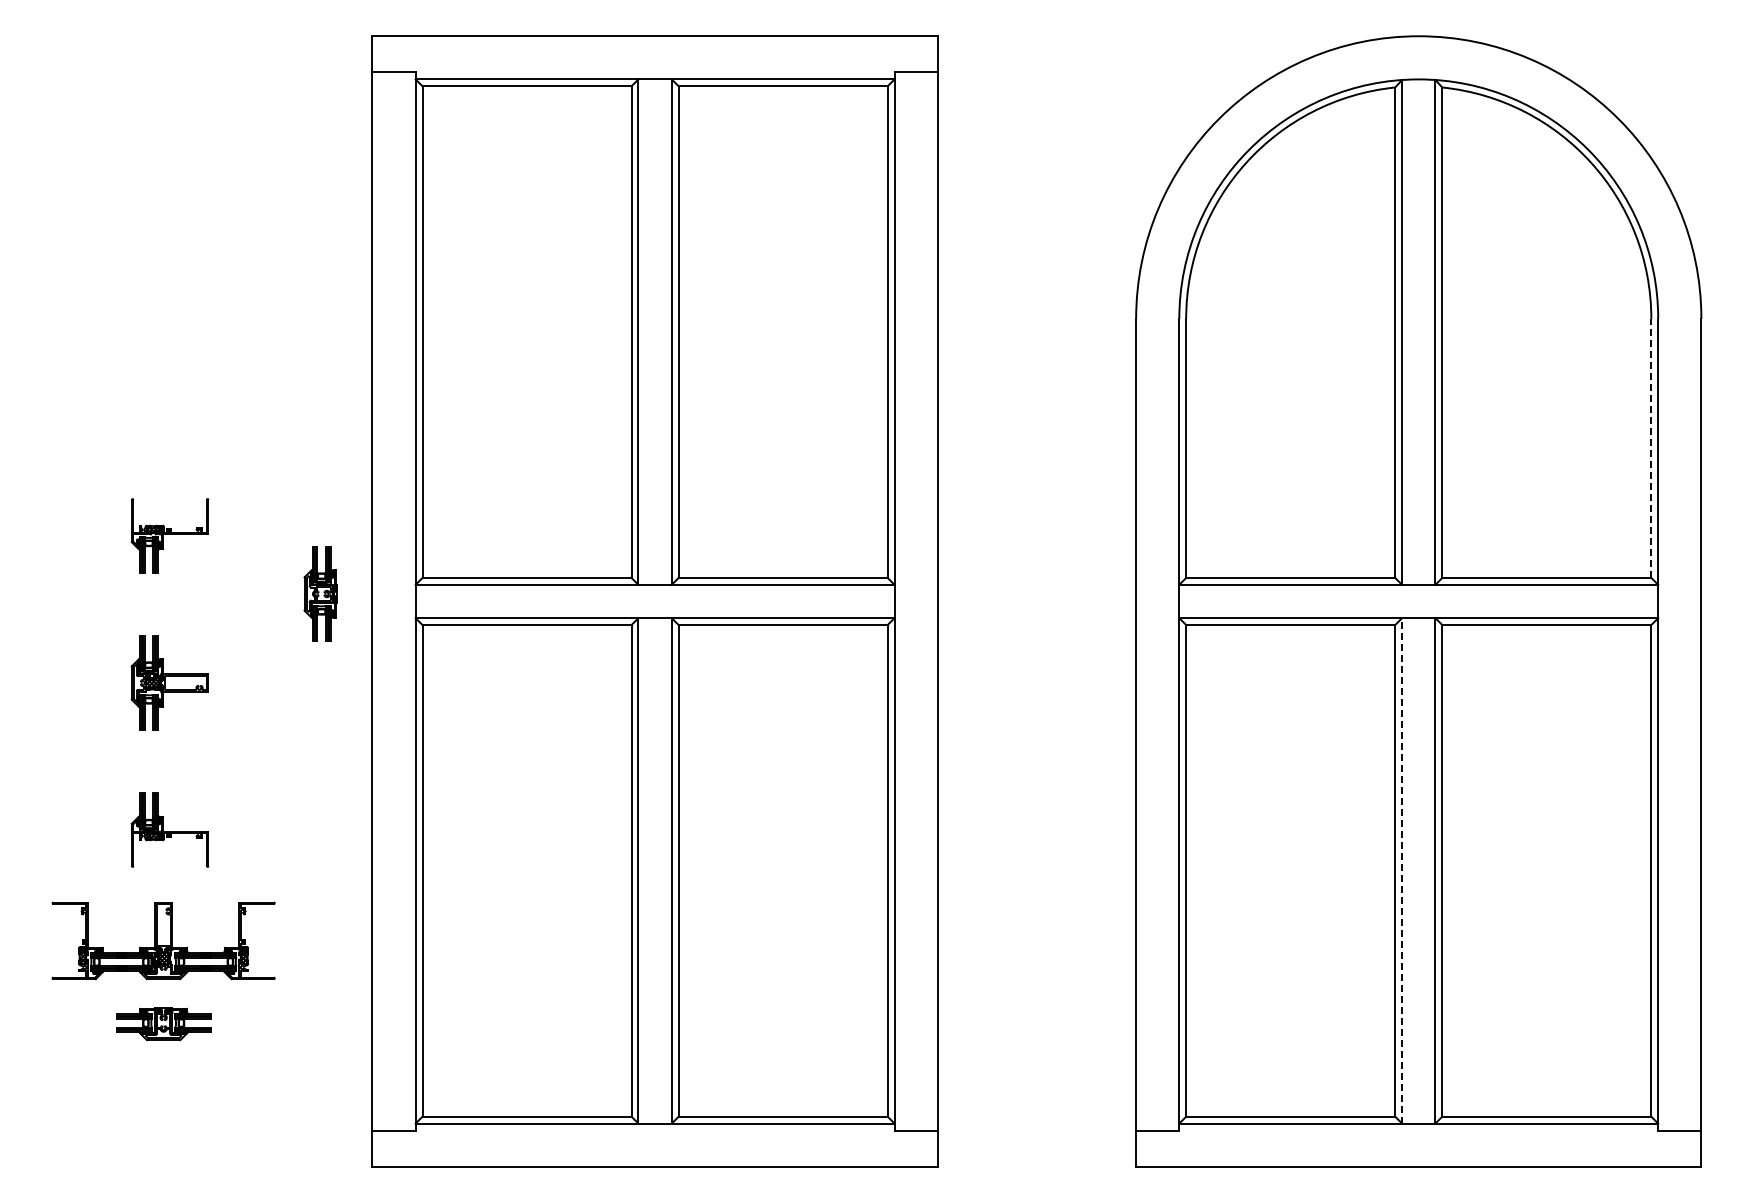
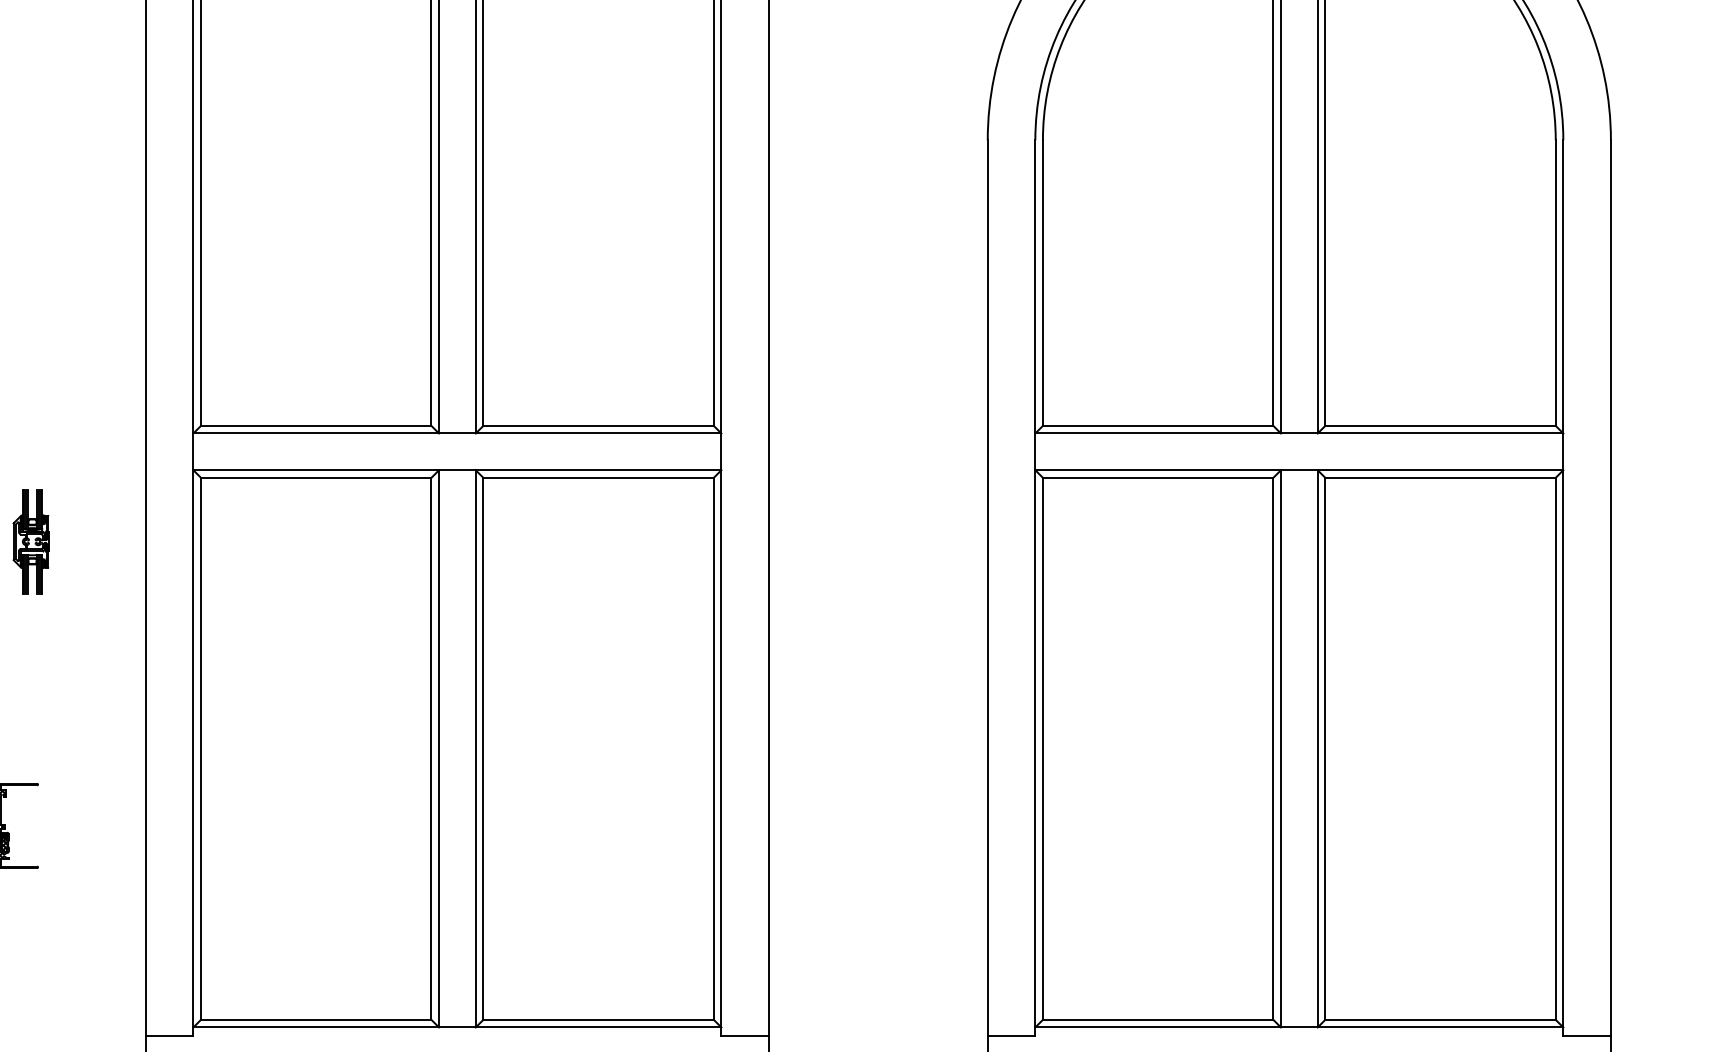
line: (1651, 448) -> (1555, 283), dashed -> solid
part: (320, 593) -> (31, 541), moved
line: (1402, 870) -> (1281, 748), dashed -> solid

